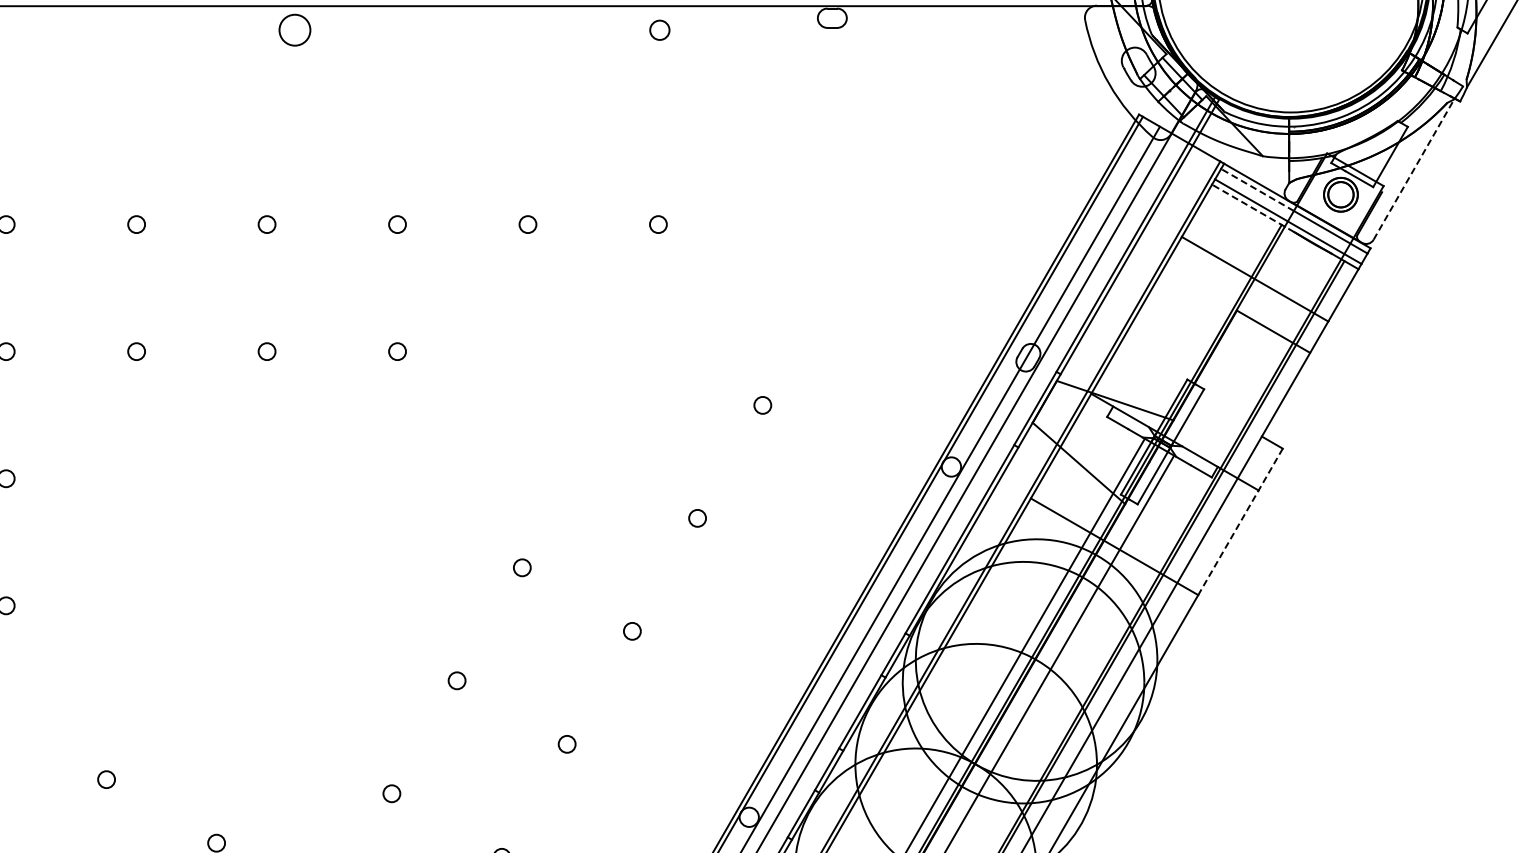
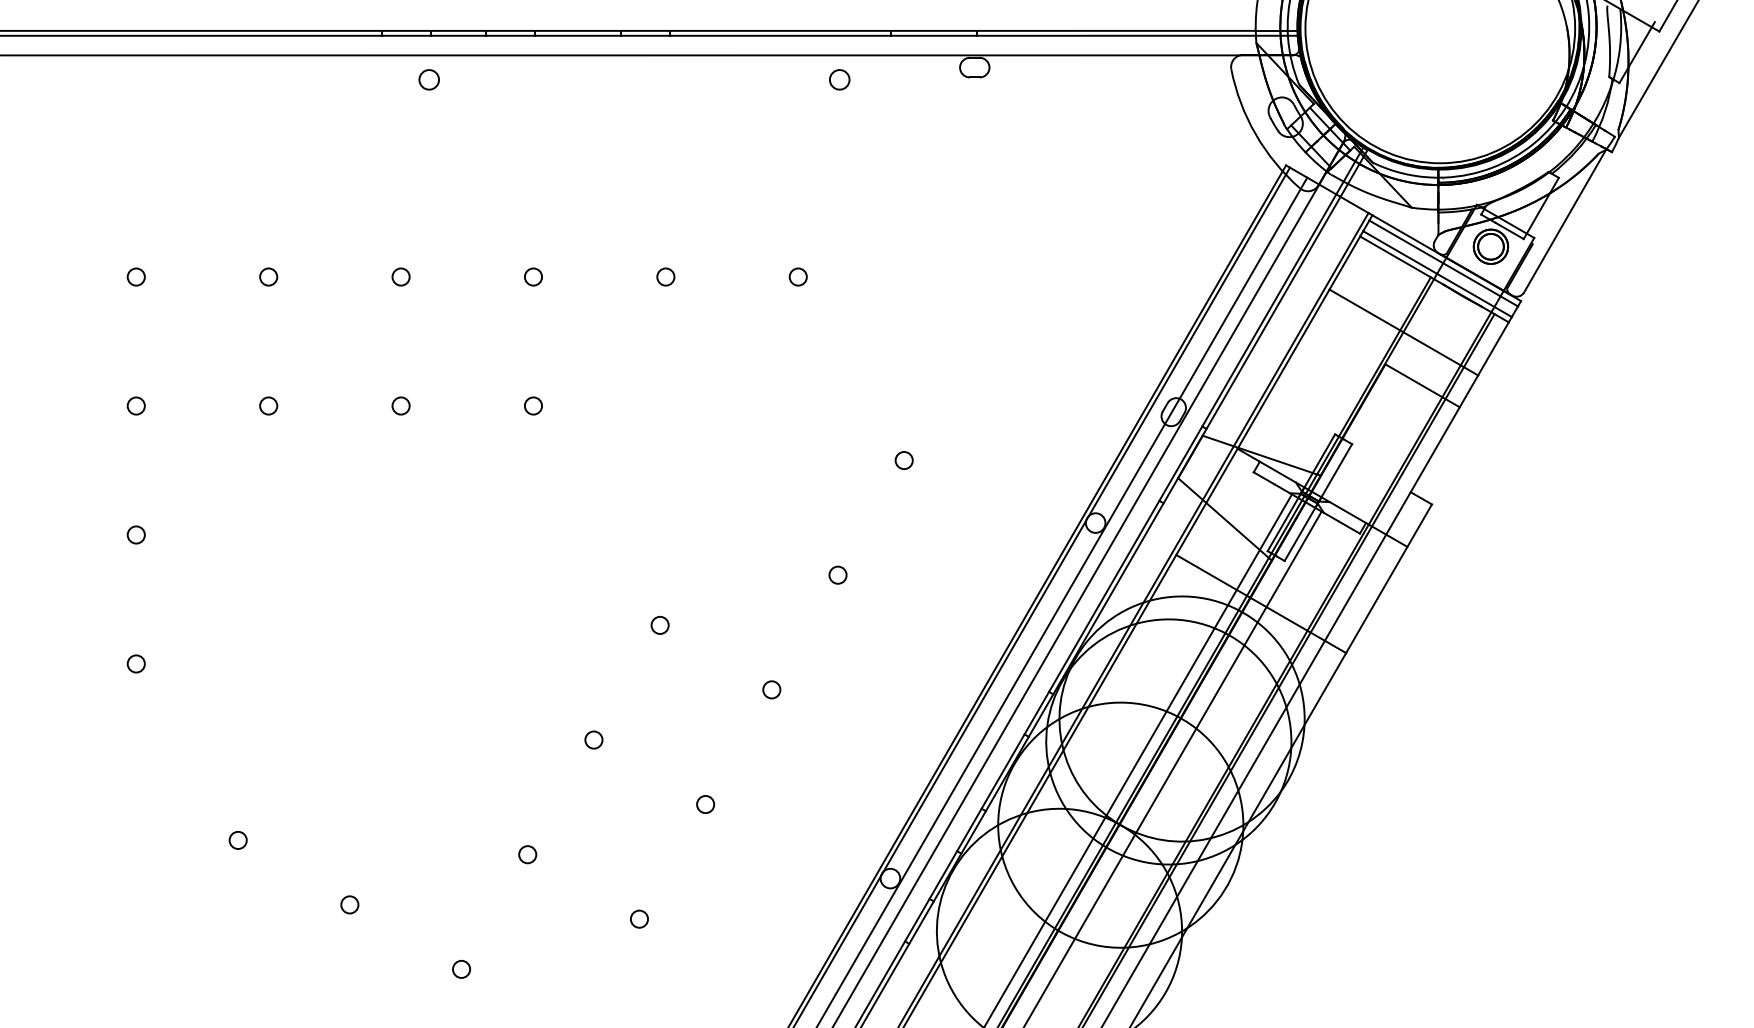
circle: (294, 29) -> (428, 79), size x0.62
circle: (659, 29) -> (839, 79), moved
line: (1414, 168) -> (1565, 220), dashed -> solid
line: (1257, 189) -> (1406, 241), dashed -> solid
line: (1252, 208) -> (1401, 260), dashed -> solid
line: (1240, 521) -> (1389, 578), dashed -> solid

